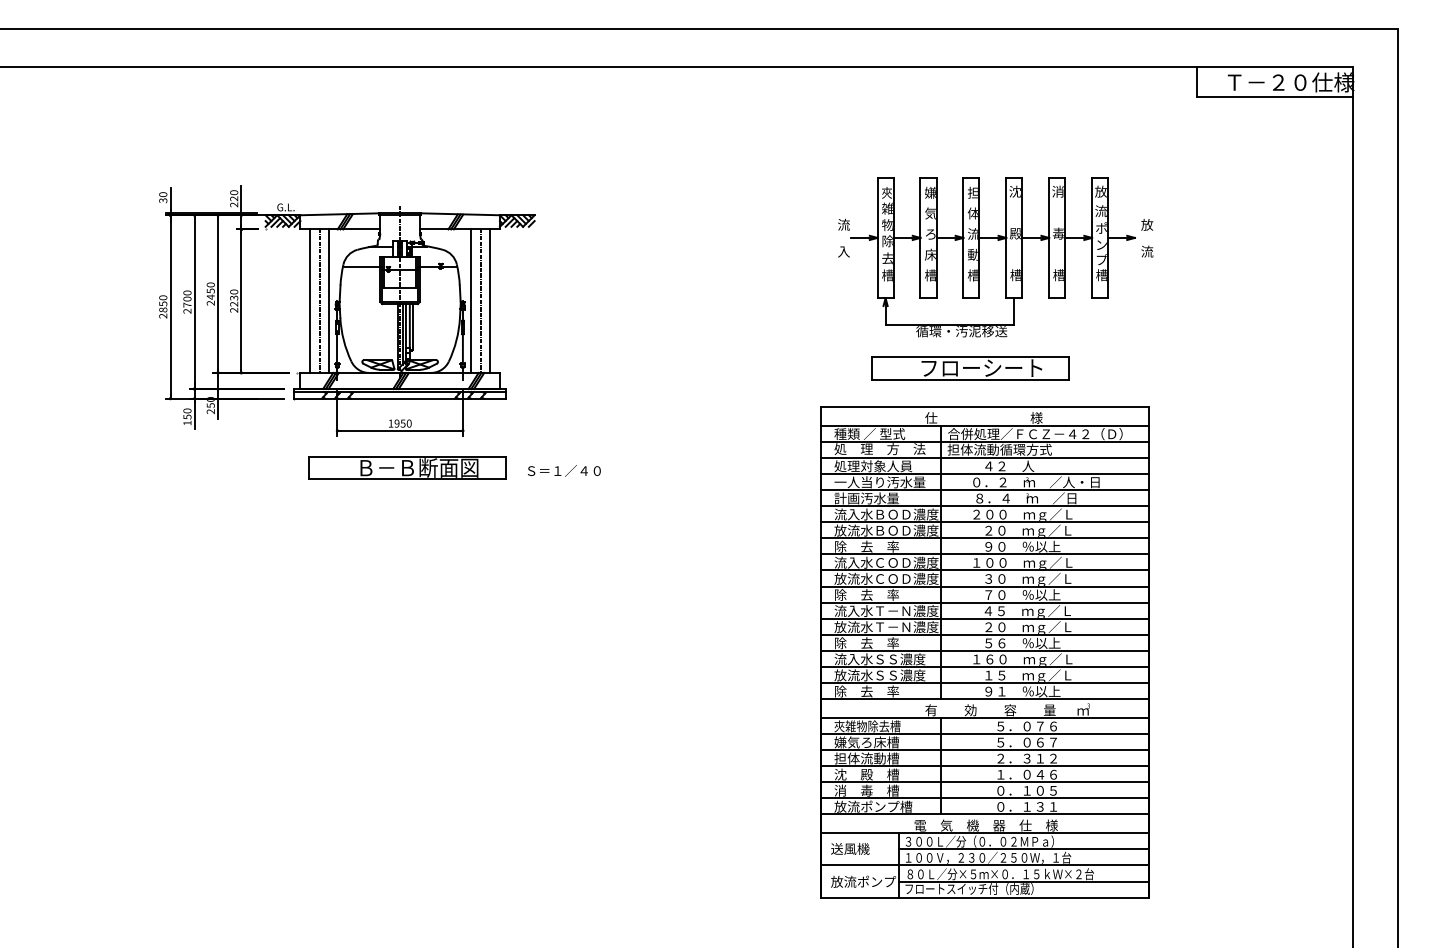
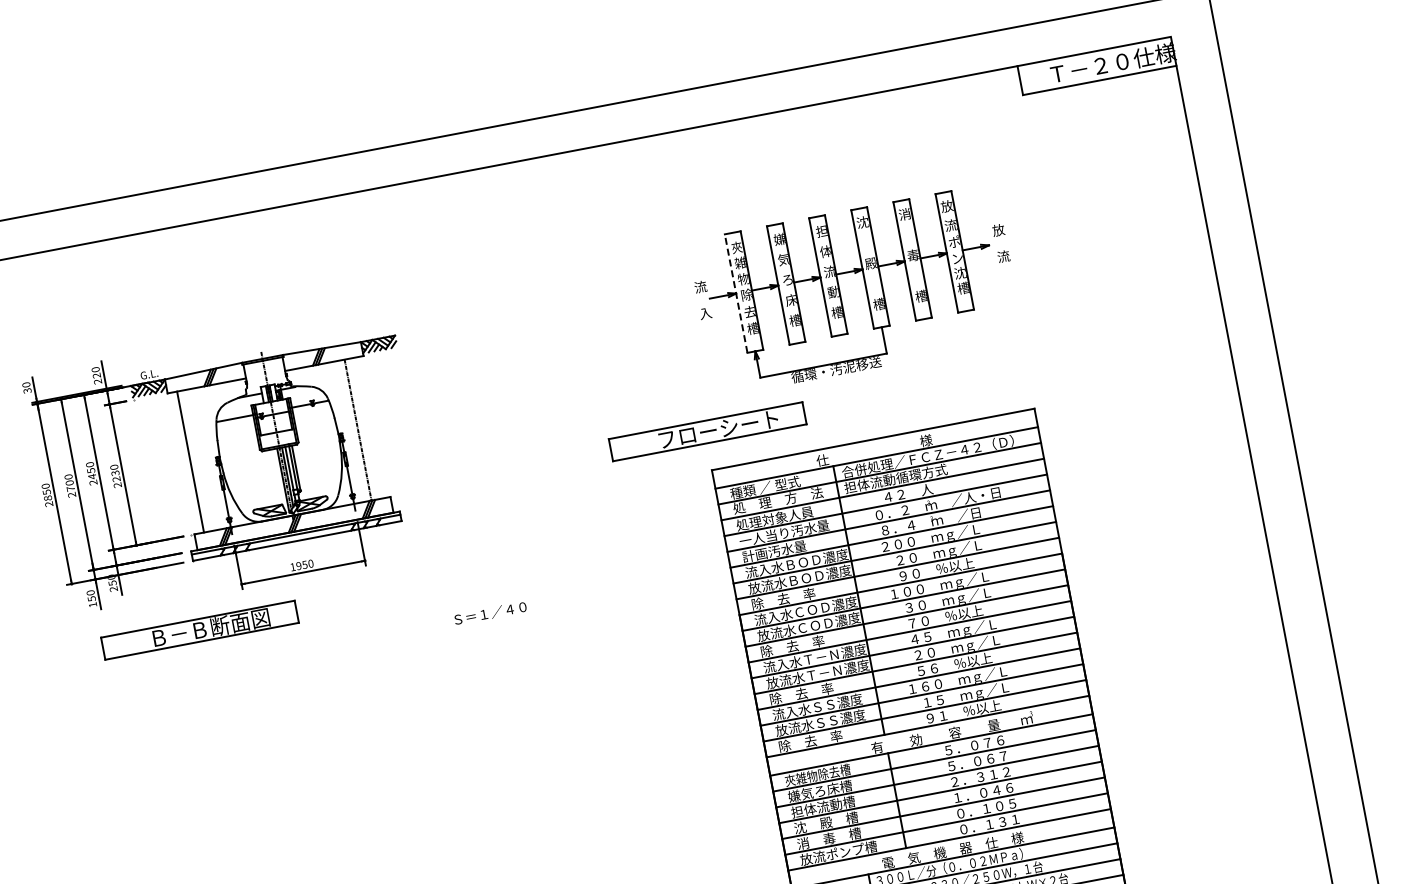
line: (877, 237) -> (736, 293), solid -> dashed
text: (1101, 259) -> (960, 272), プ -> 沈
line: (319, 300) -> (199, 459), removed
line: (329, 300) -> (209, 457), removed
line: (470, 300) -> (348, 431), removed
line: (490, 300) -> (367, 427), removed
part: (970, 368) -> (707, 431), moved
part: (407, 467) -> (199, 629), moved
text: (564, 470) -> (490, 612), moved

